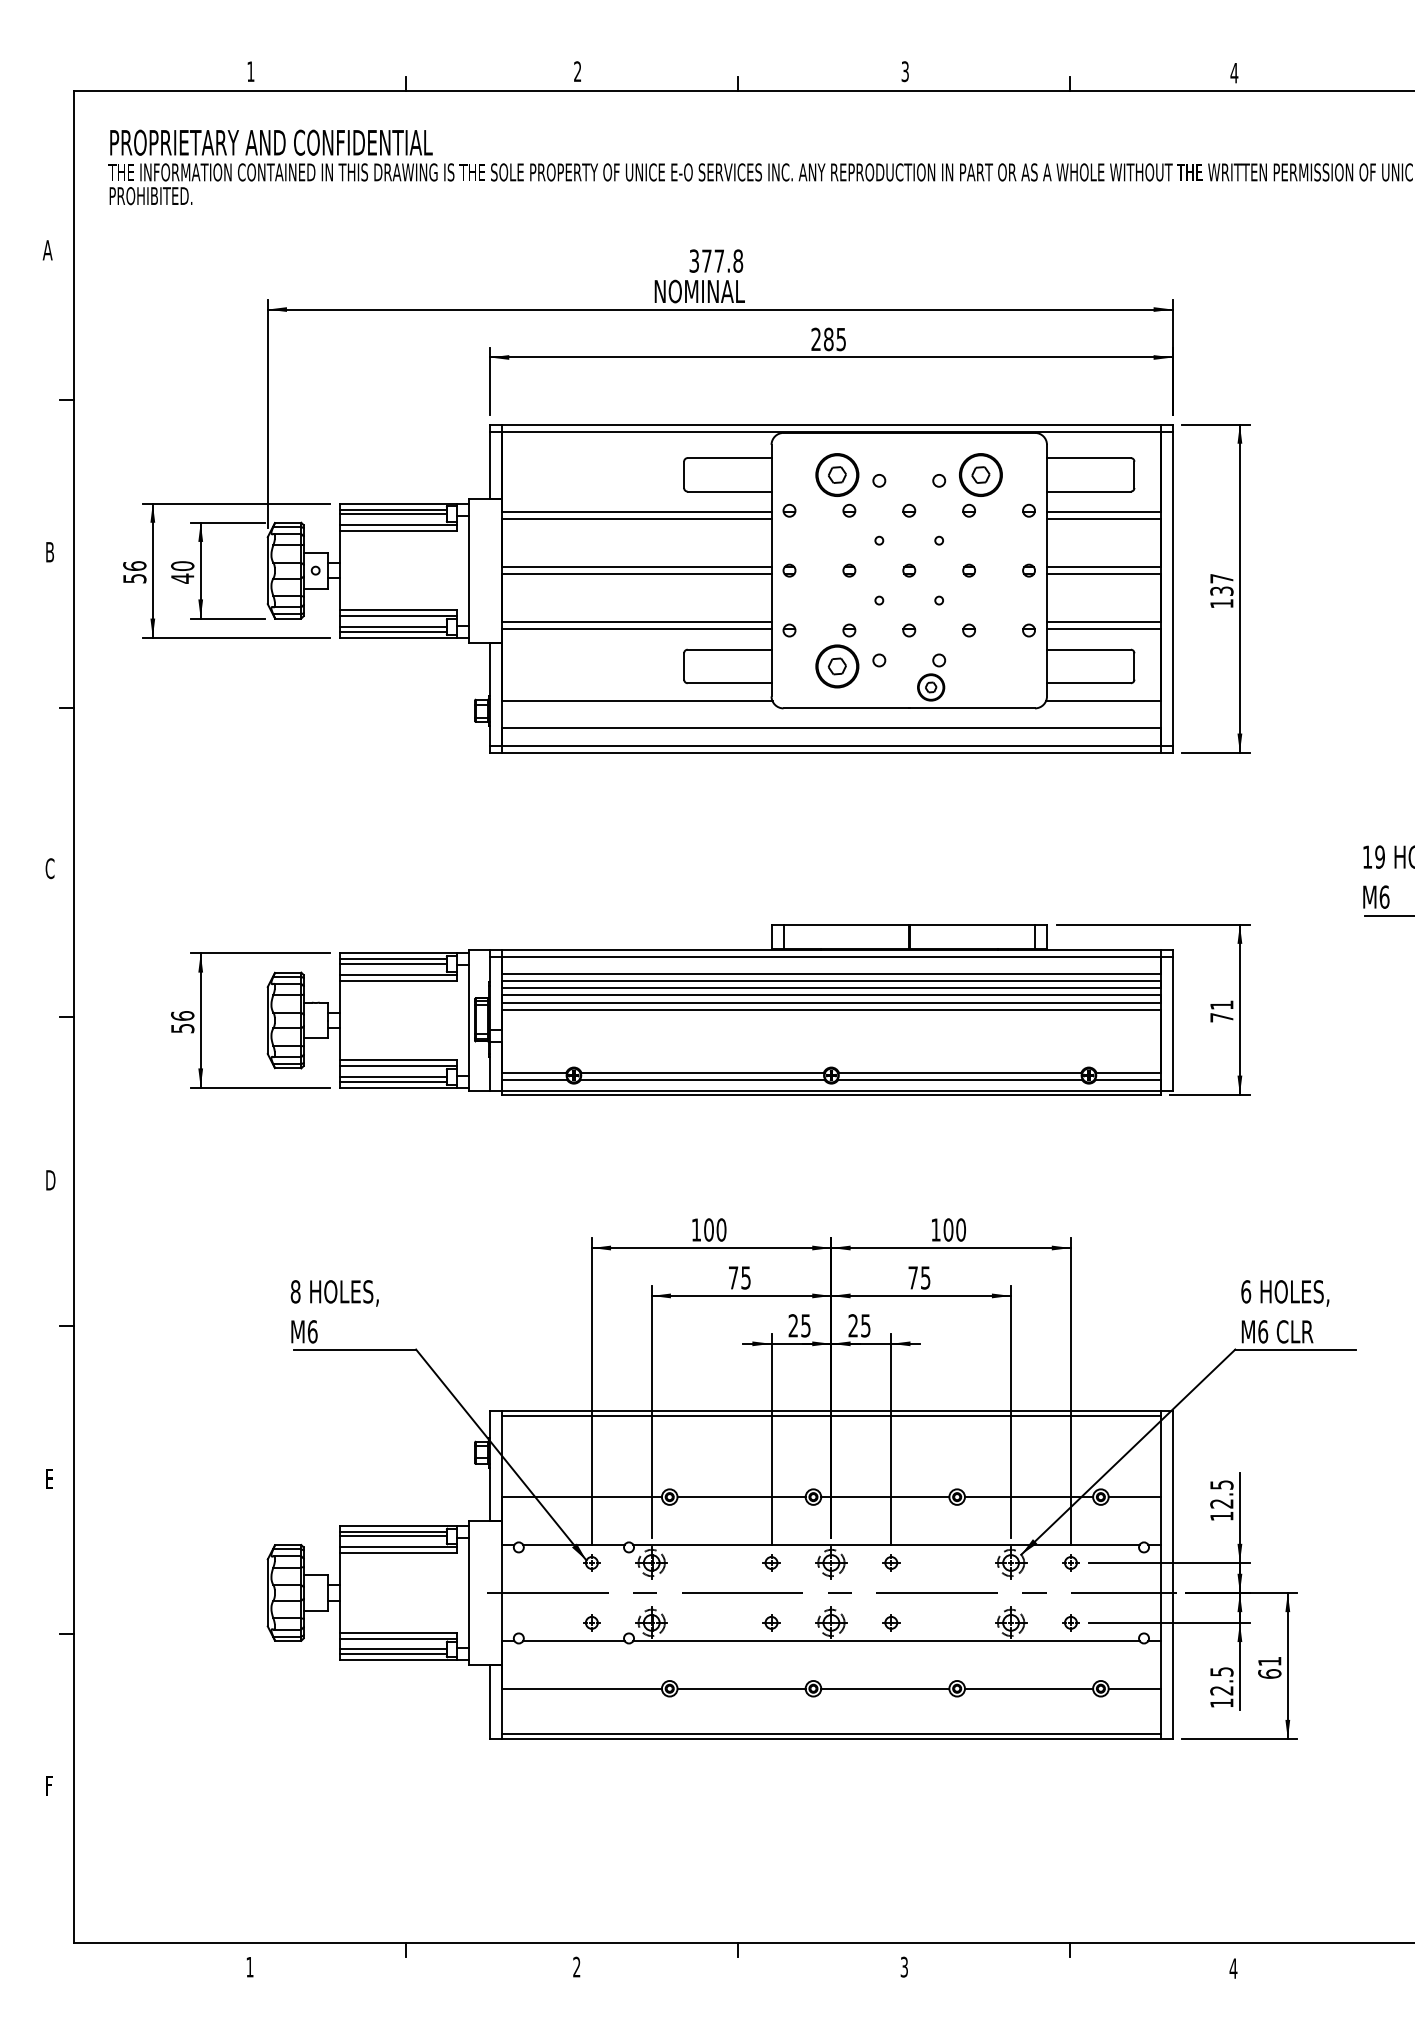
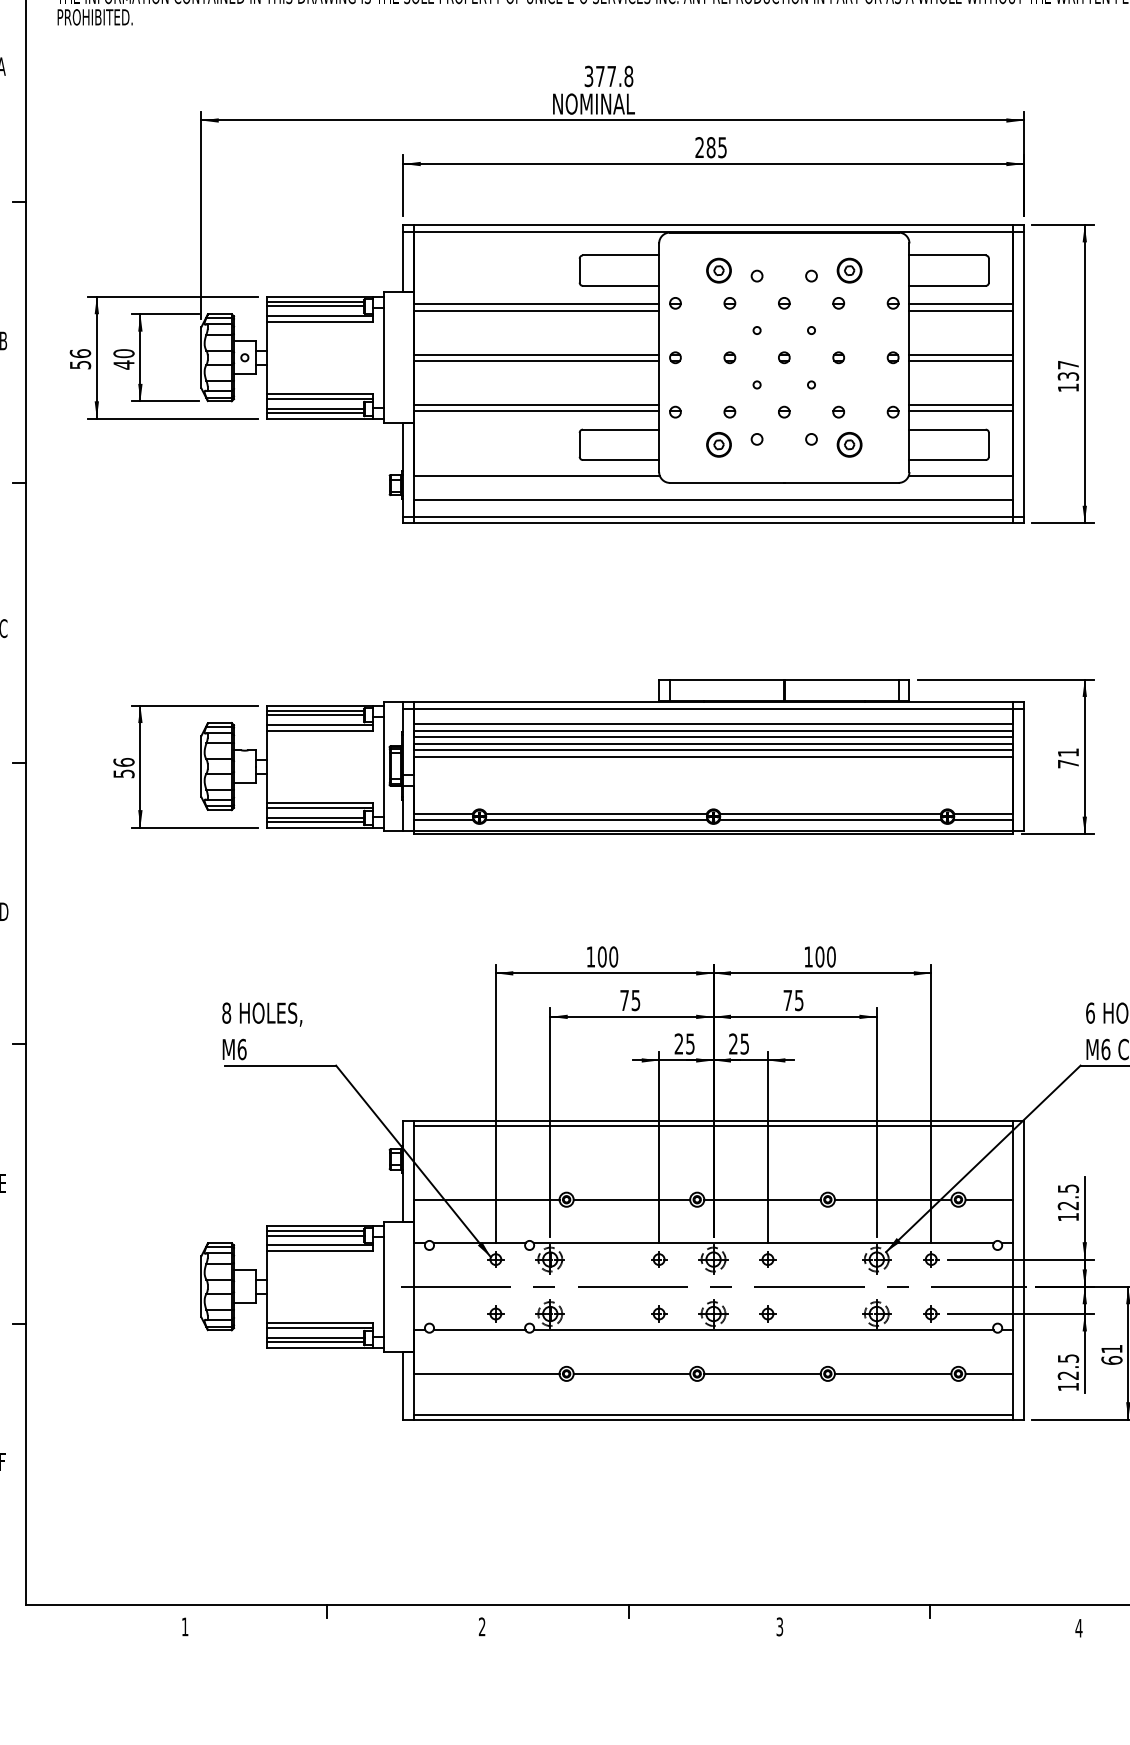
part: (837, 474) -> (719, 270), size x0.62
part: (981, 474) -> (849, 270), size x0.62
part: (837, 666) -> (719, 444), size x0.62
part: (931, 687) -> (849, 444), moved

